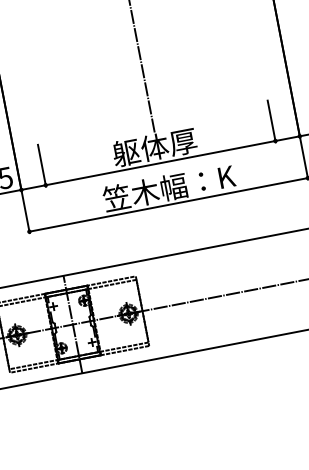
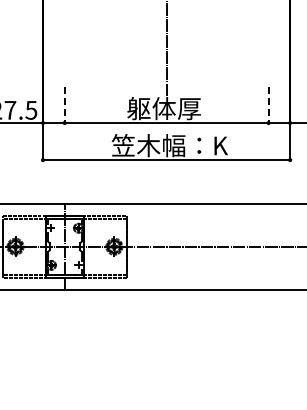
line: (271, 121) -> (268, 105), solid -> dashed
line: (41, 165) -> (64, 105), solid -> dashed

